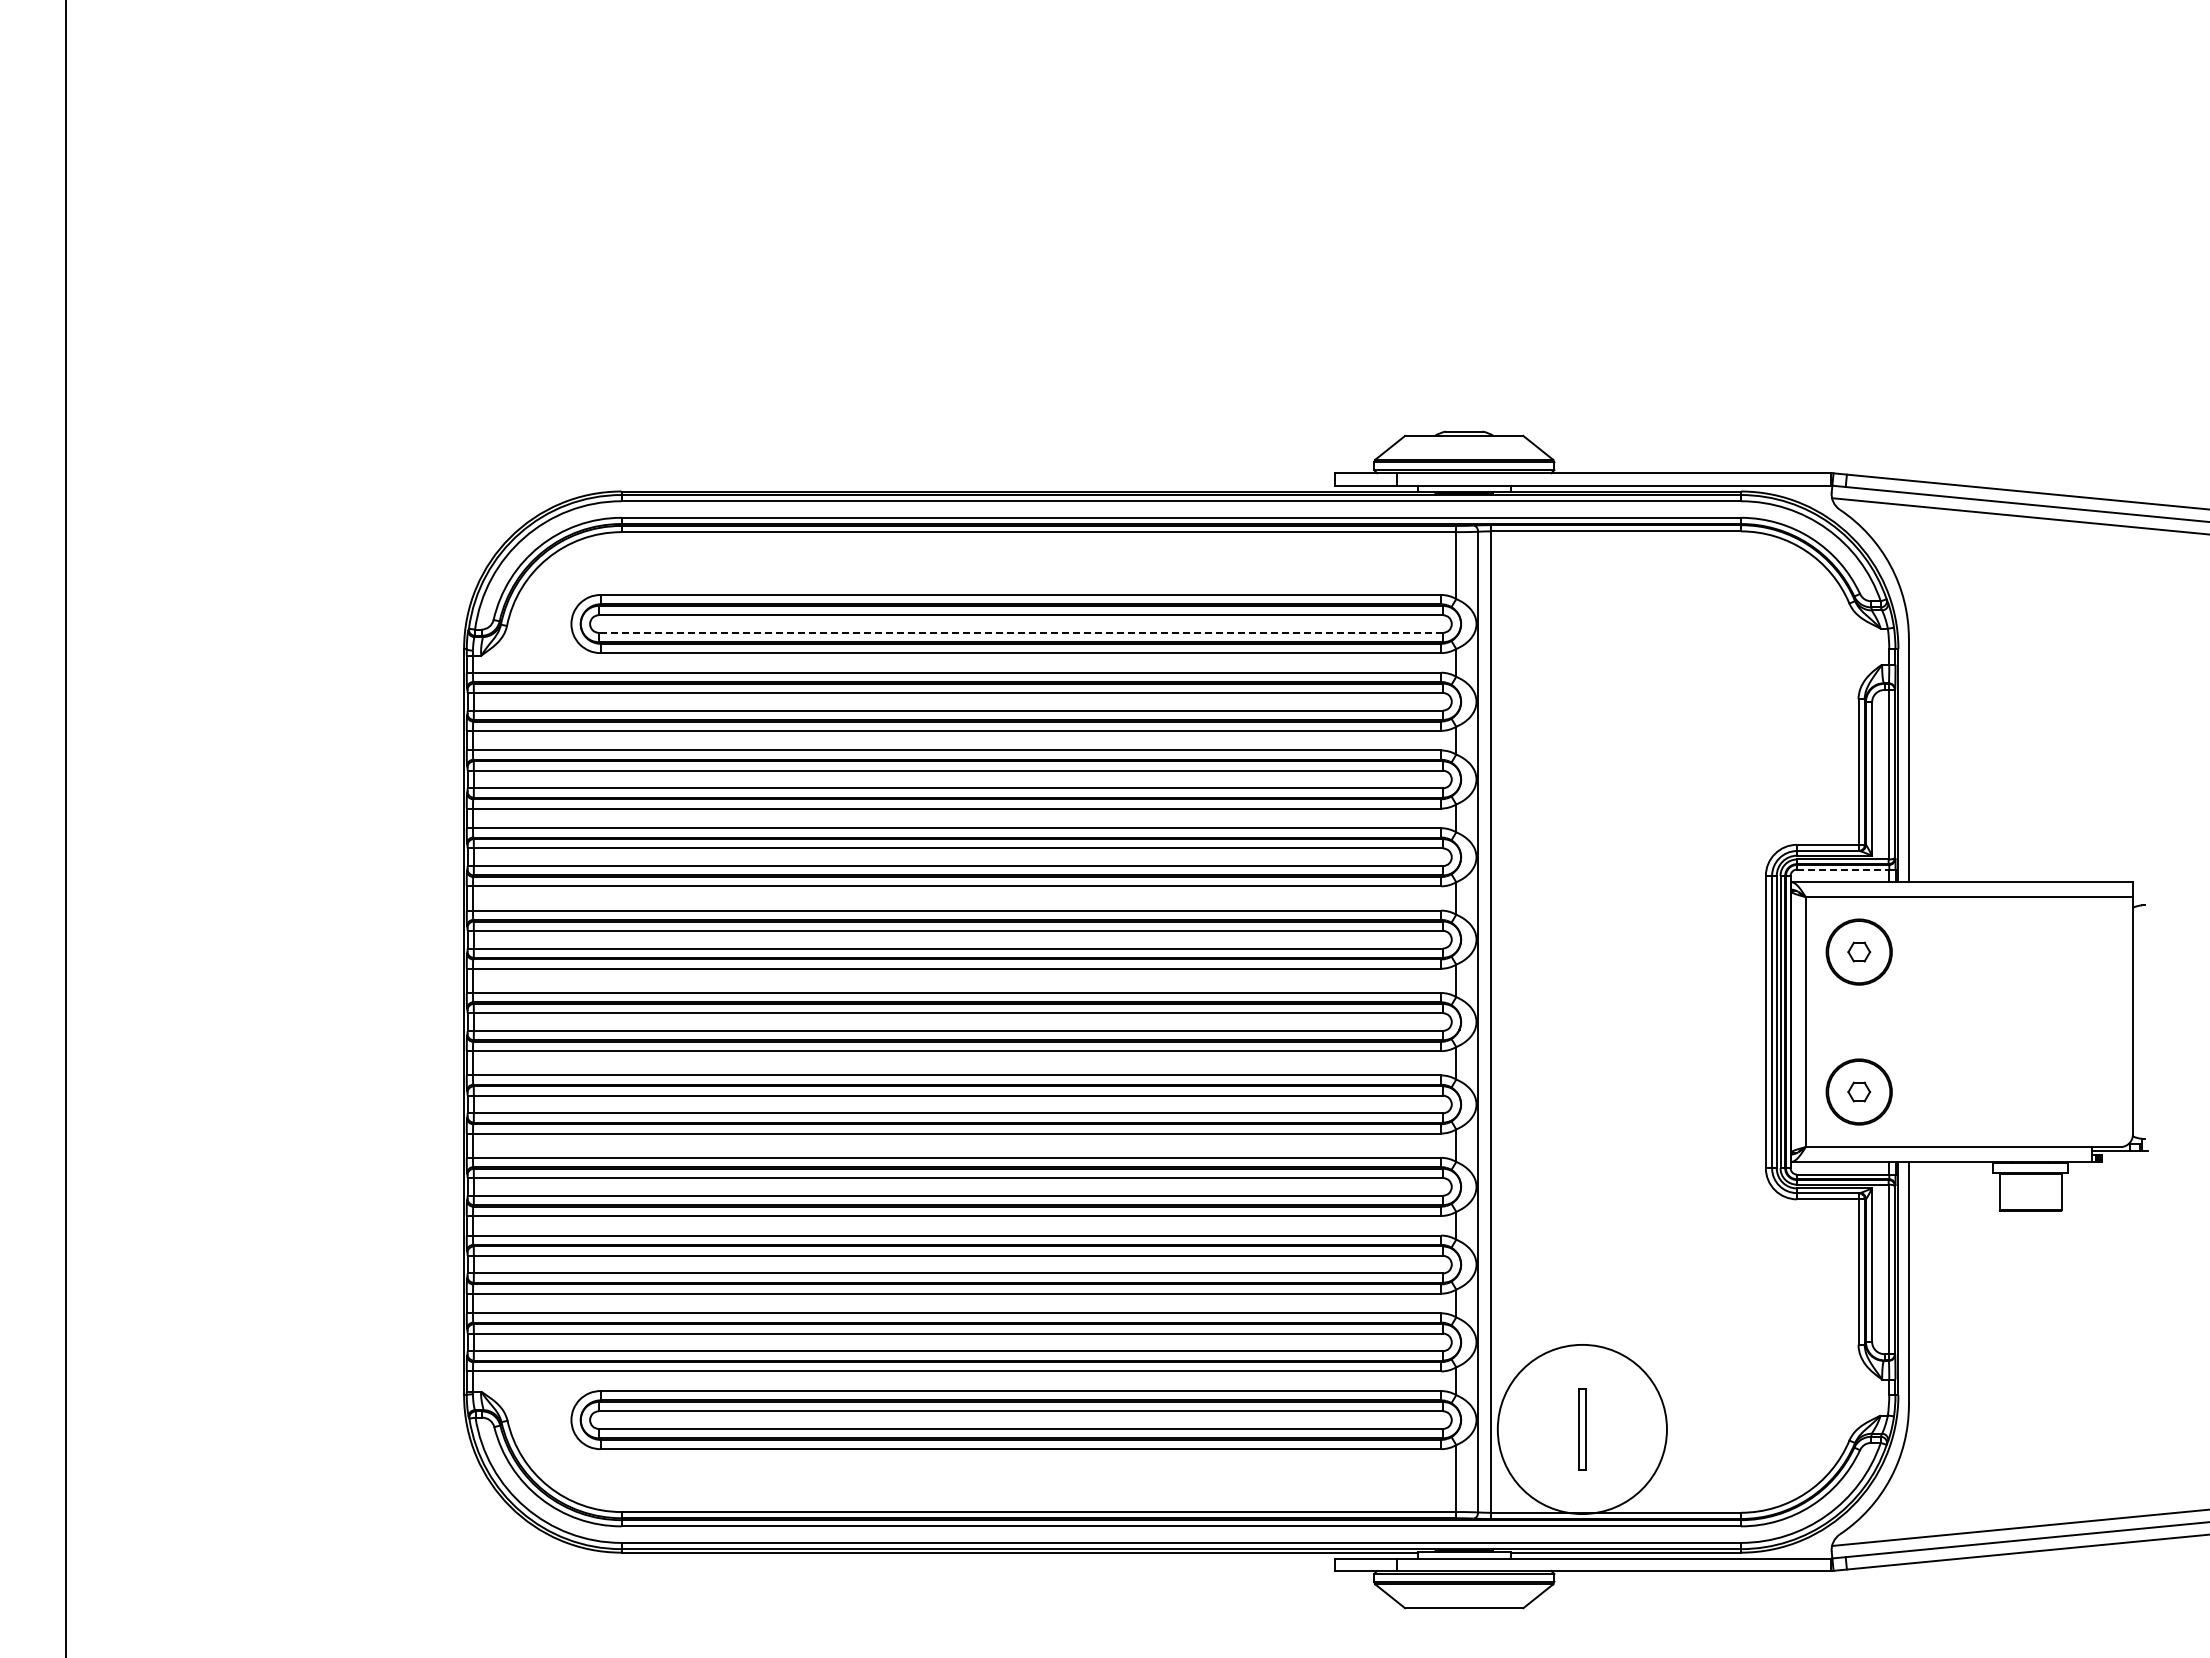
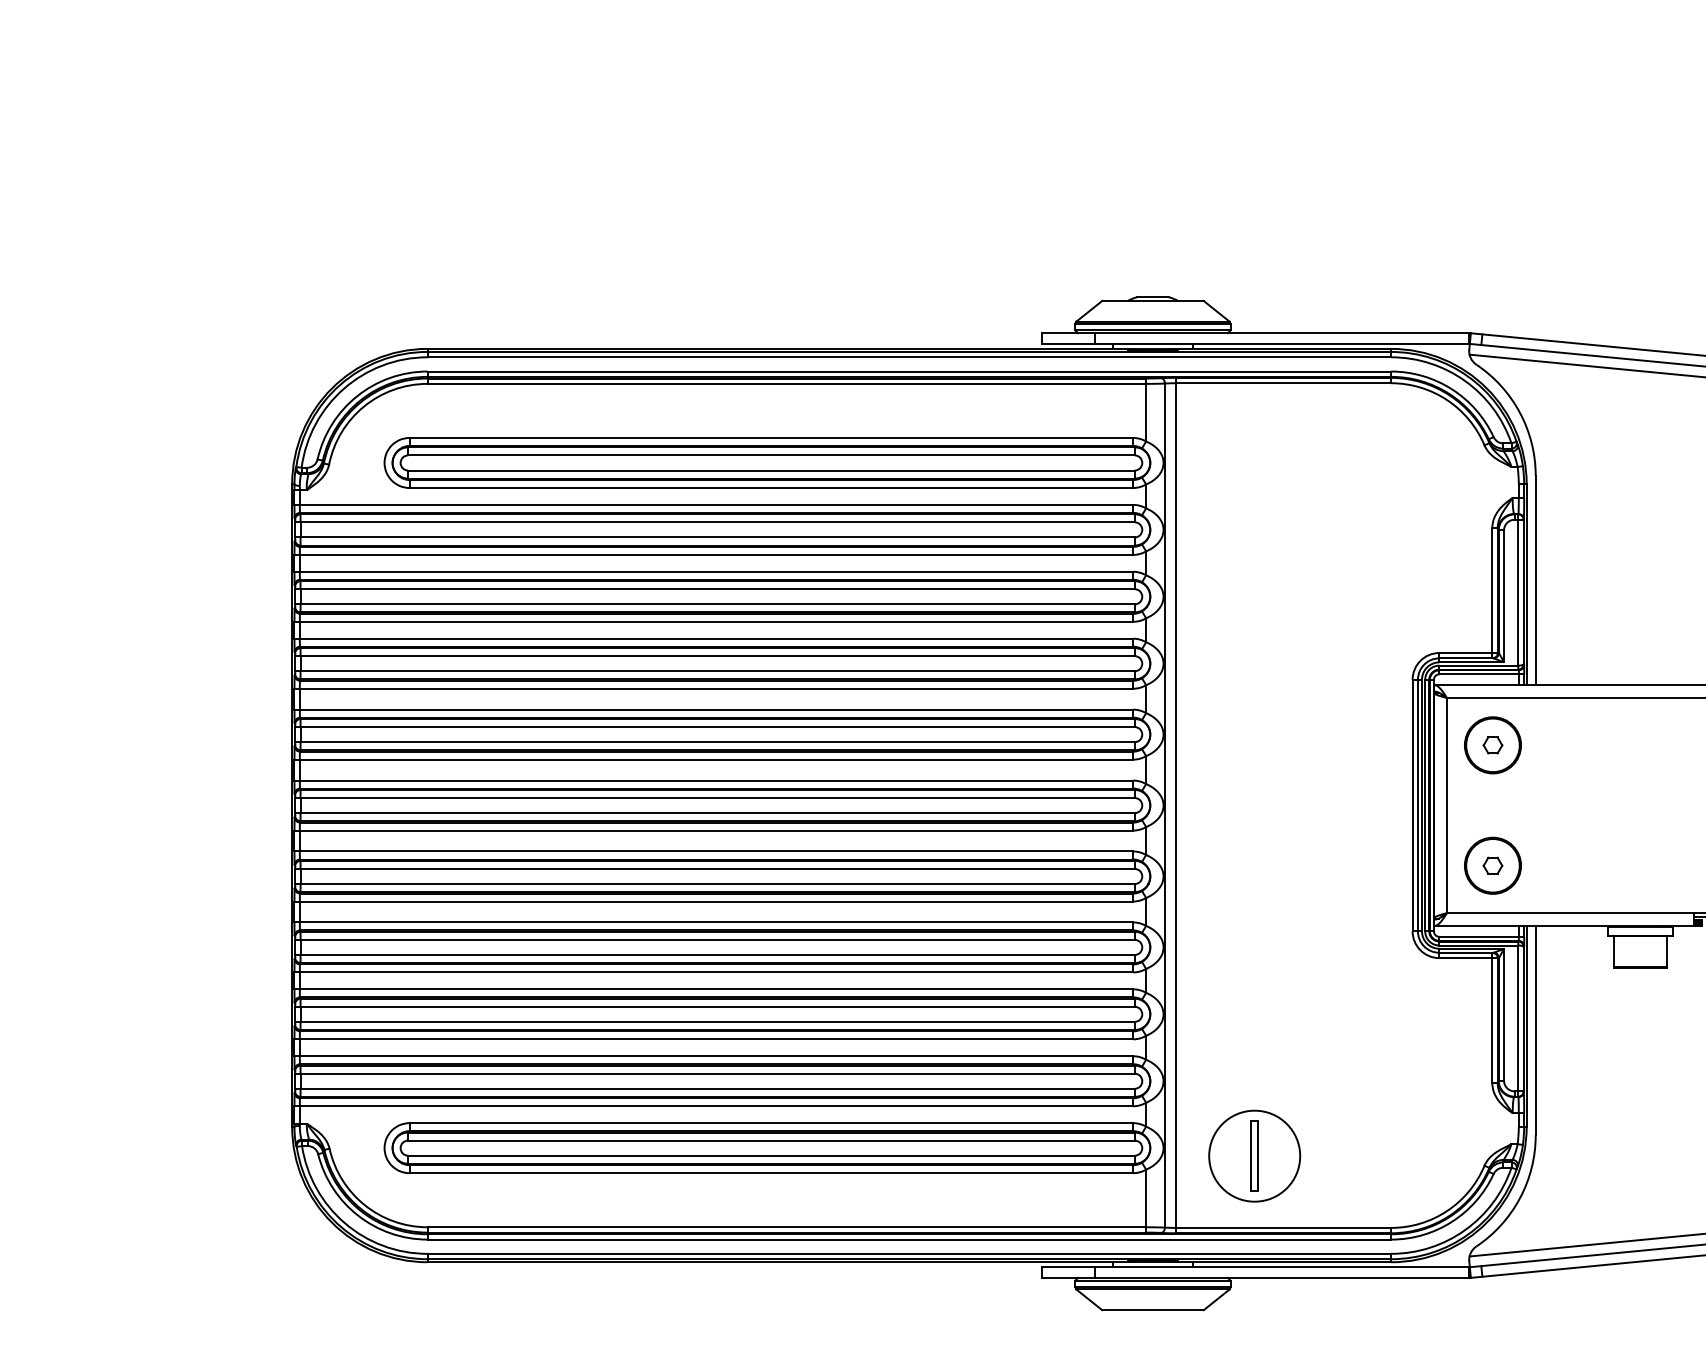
line: (1020, 632) -> (771, 470), dashed -> solid
line: (1843, 869) -> (1479, 674), dashed -> solid
circle: (1582, 1429) -> (1254, 1156), size x0.62

